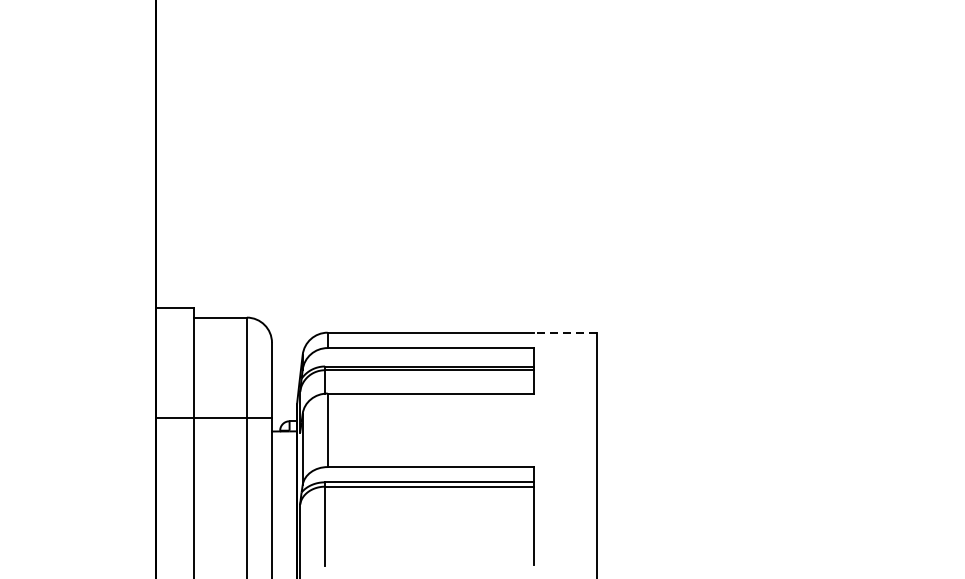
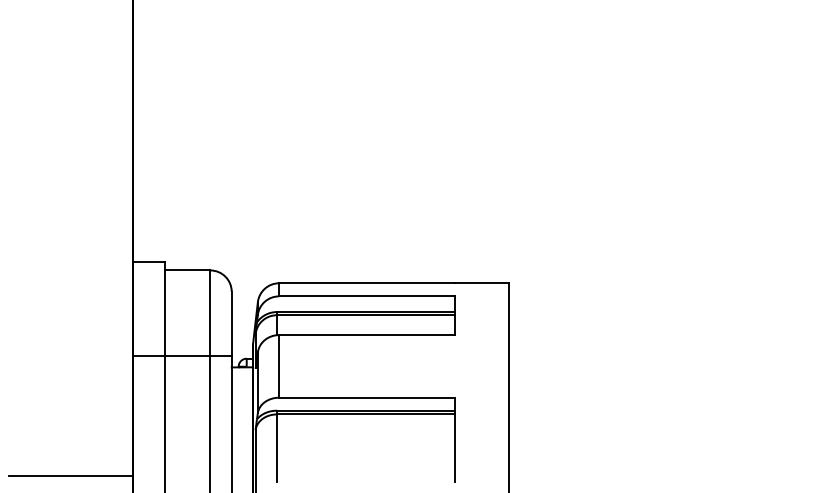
line: (565, 332) -> (481, 283), dashed -> solid
line: (83, 559) -> (71, 476), added

